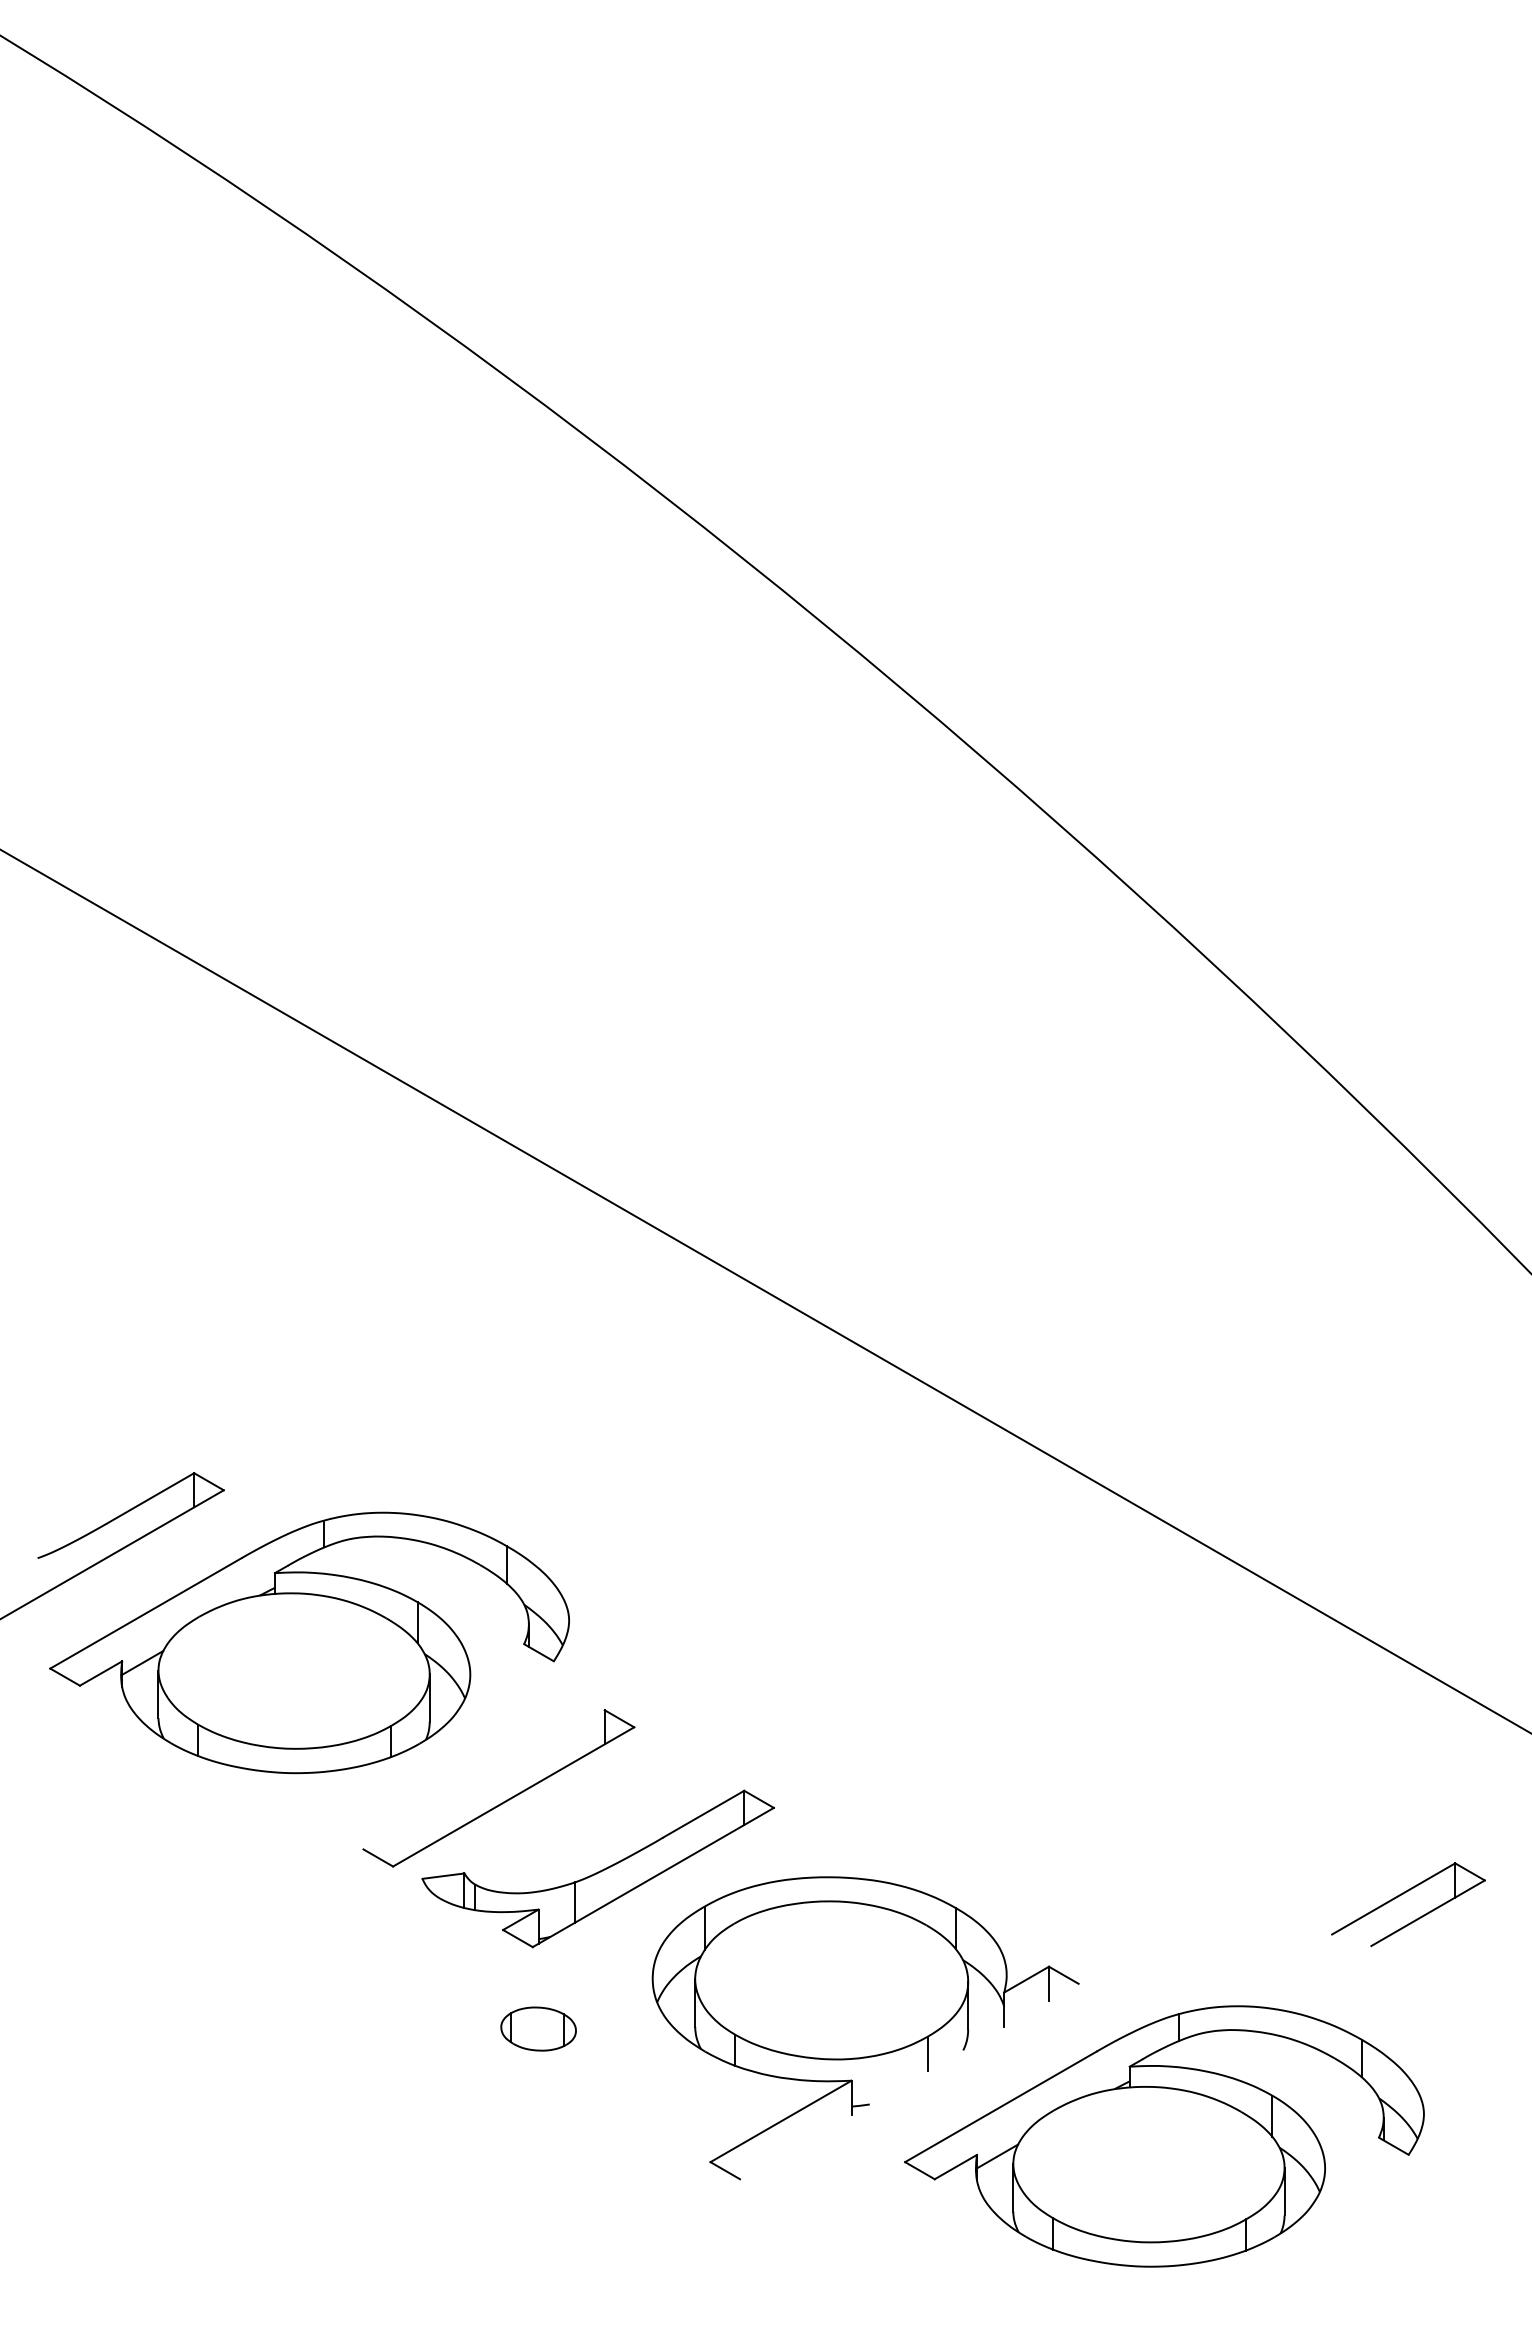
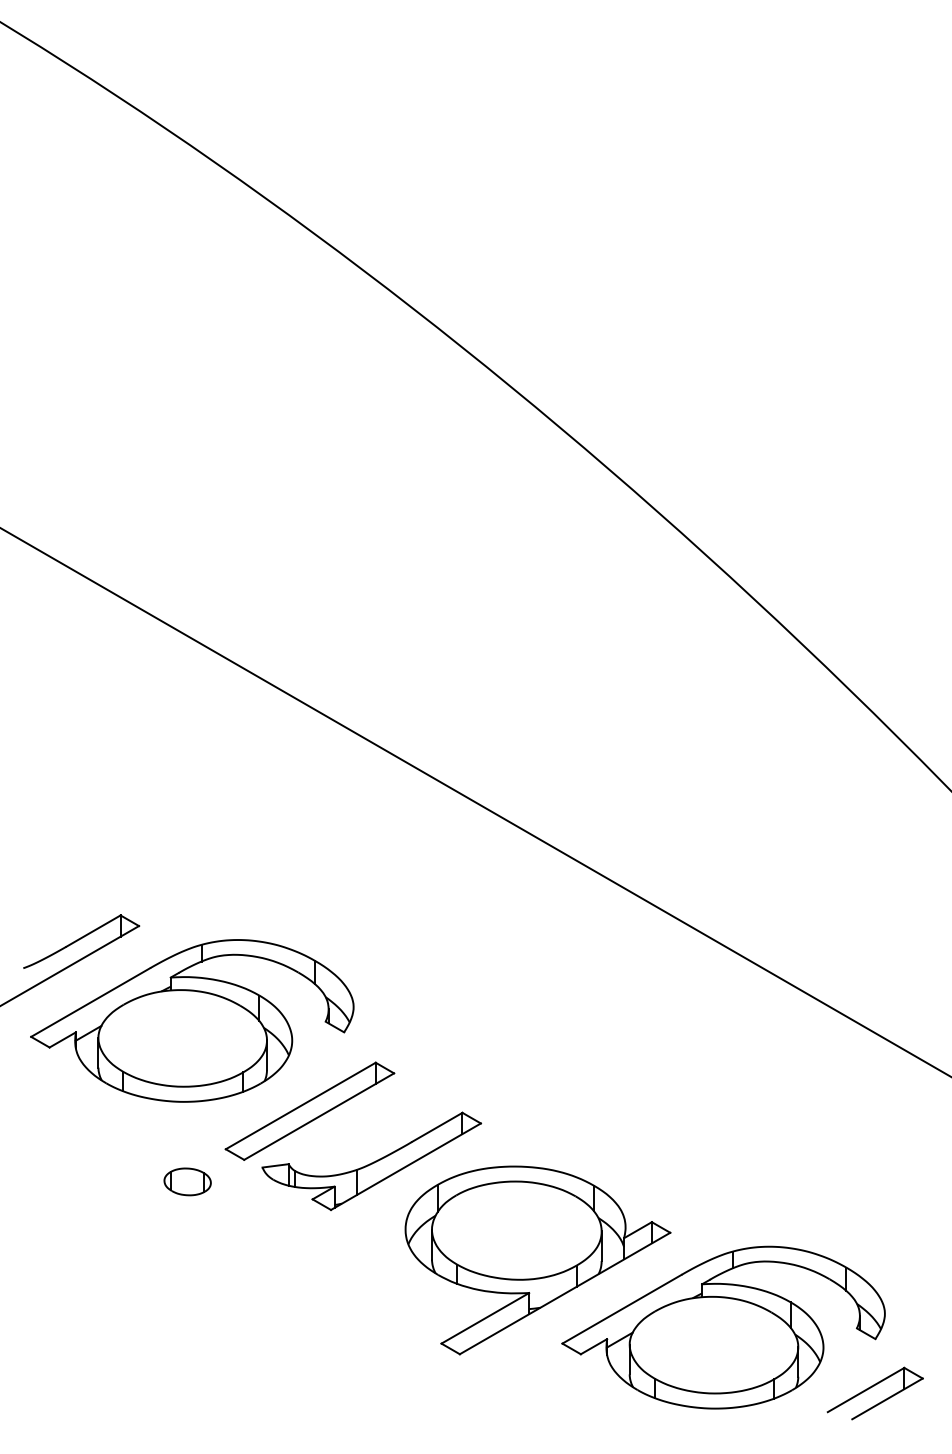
line: (483, 1779) -> (300, 1105), added
part: (1403, 1894) -> (872, 1387), moved
part: (538, 2028) -> (187, 1181), moved
line: (908, 2081) -> (564, 1293), added

